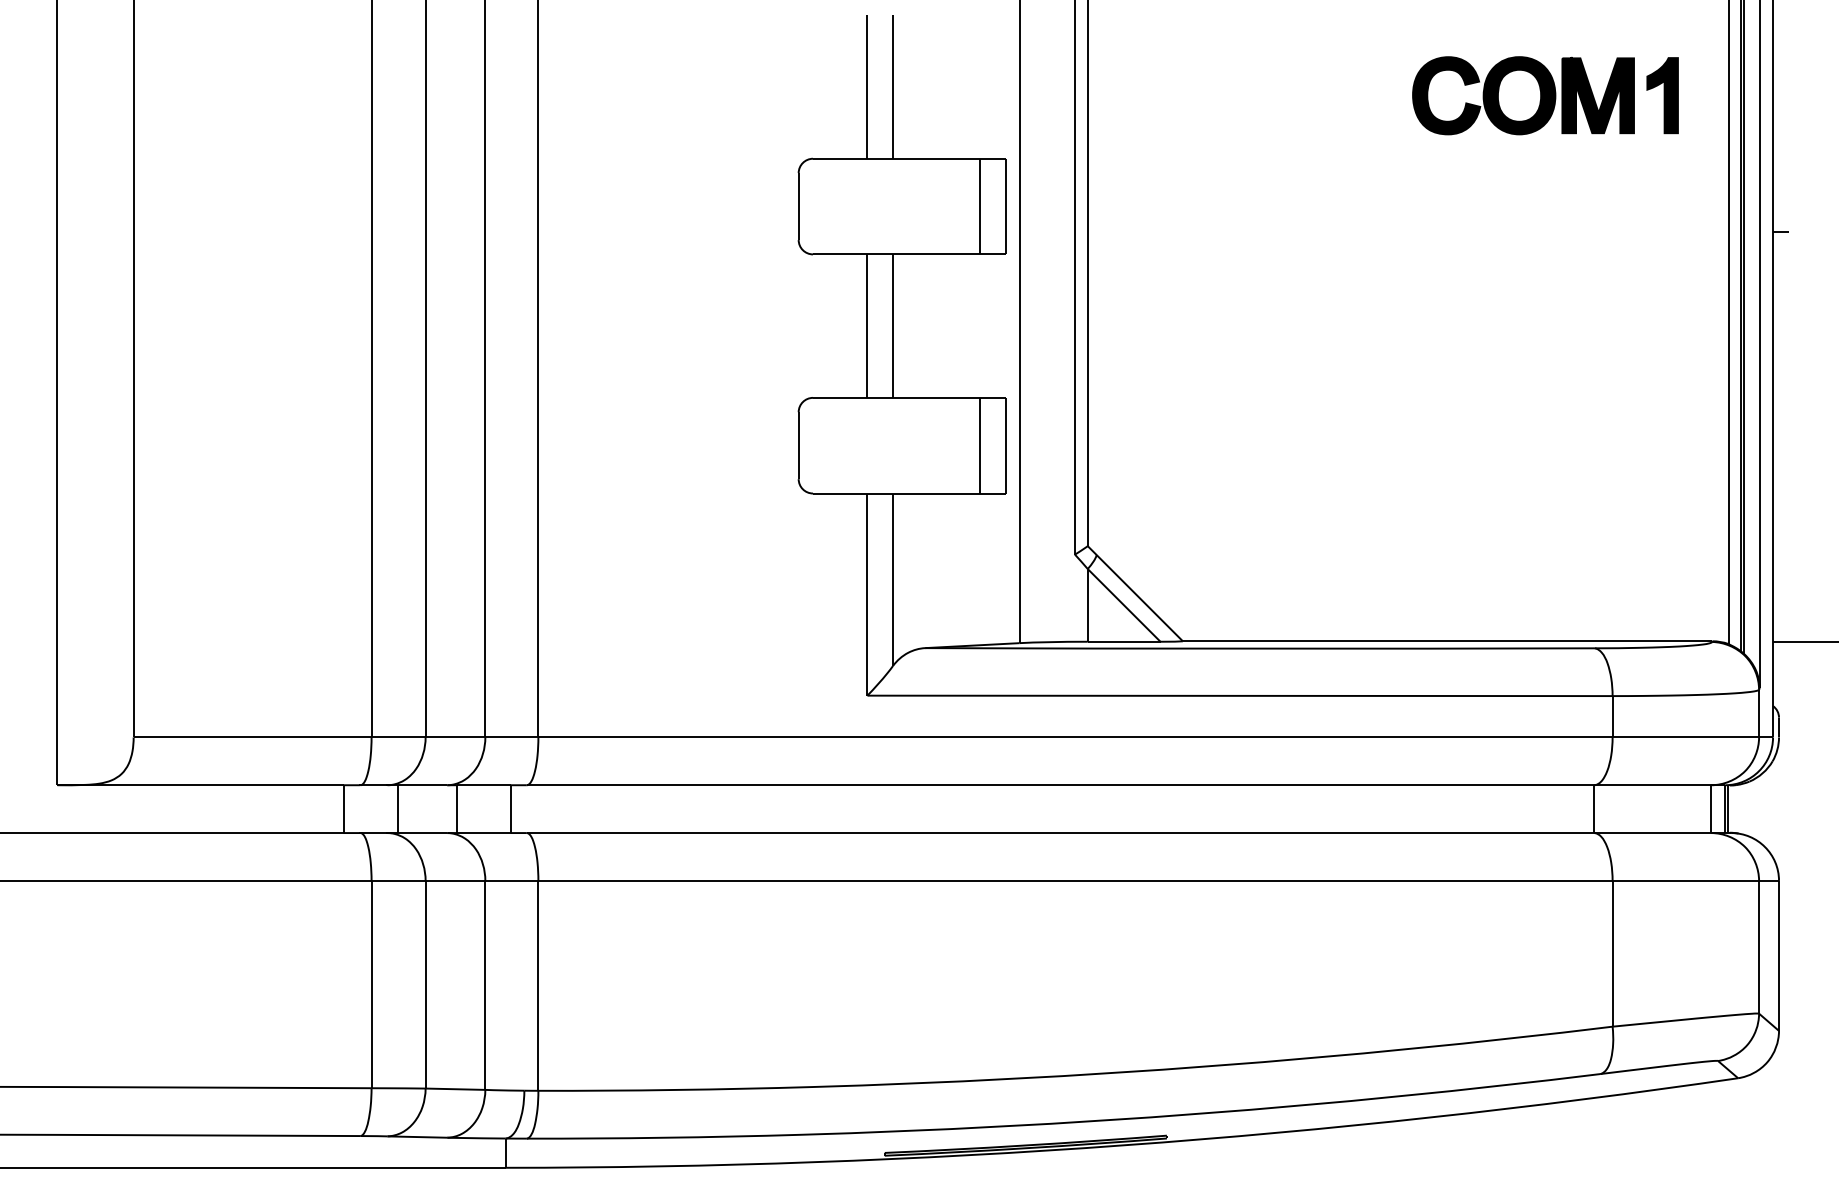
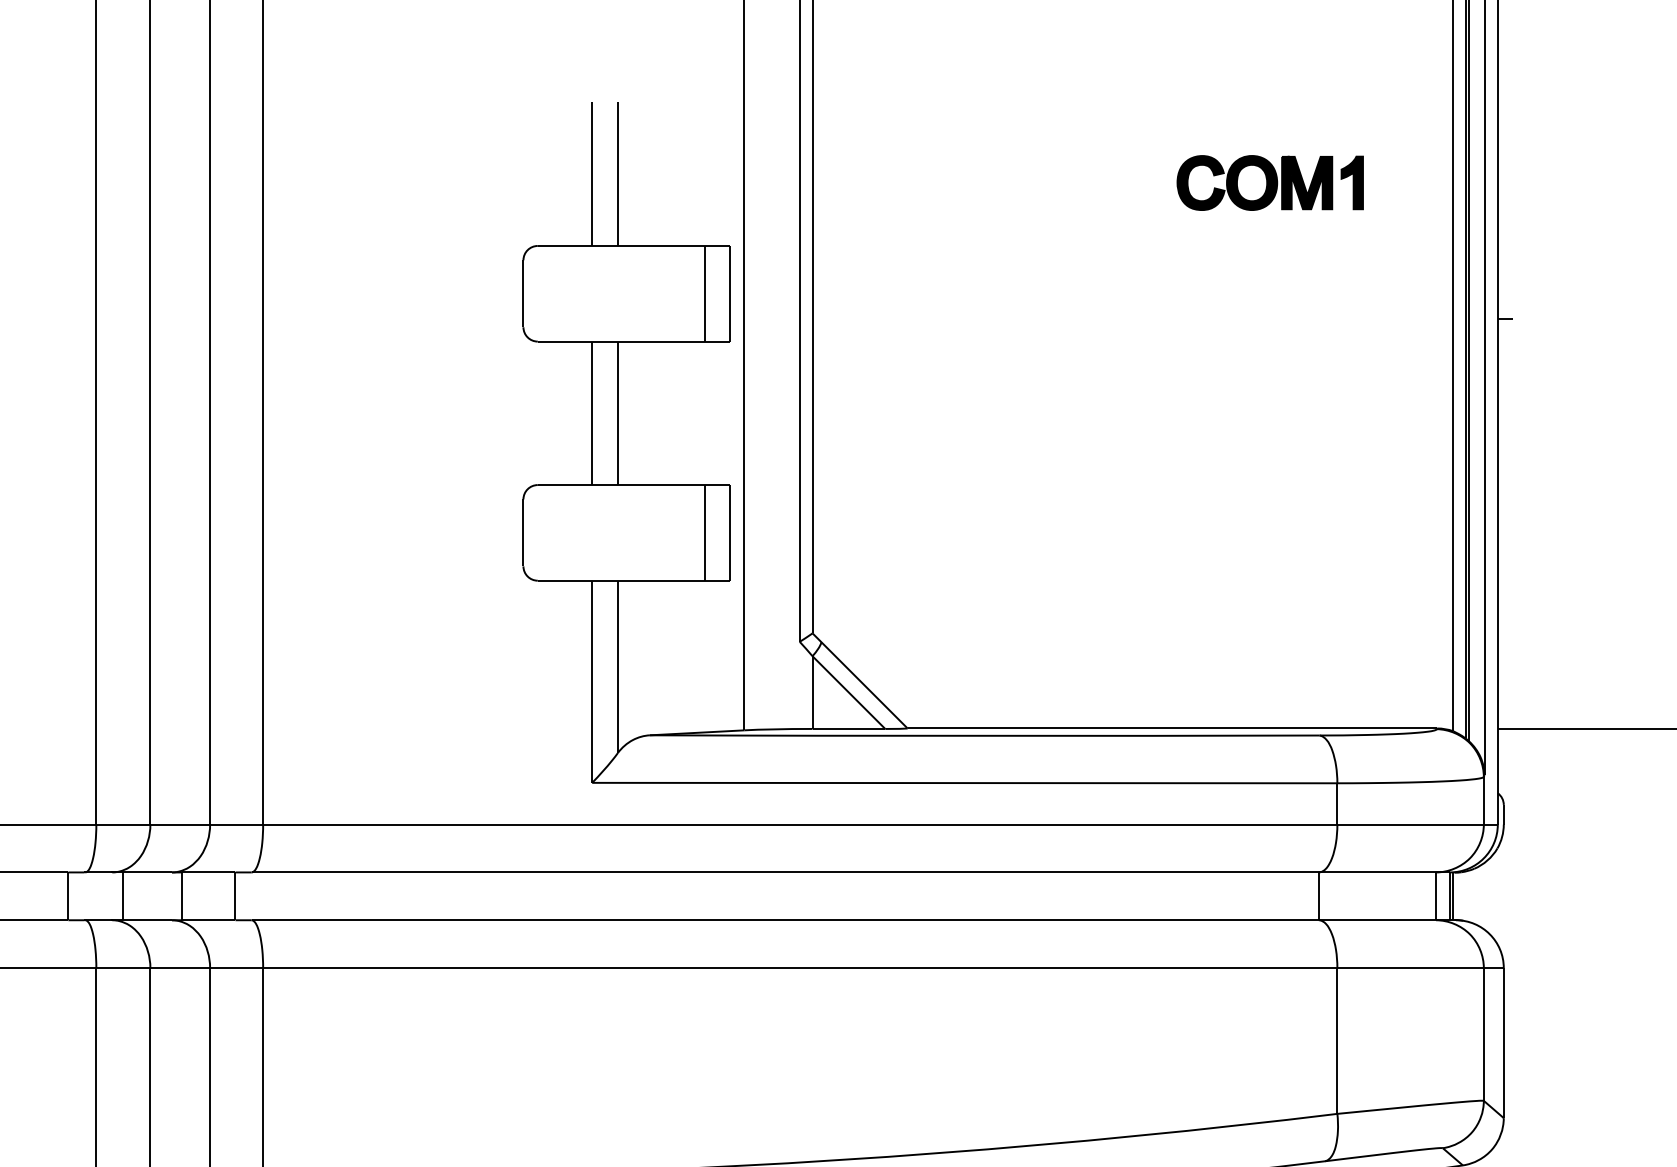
part: (1545, 95) -> (1270, 182), size x0.7

